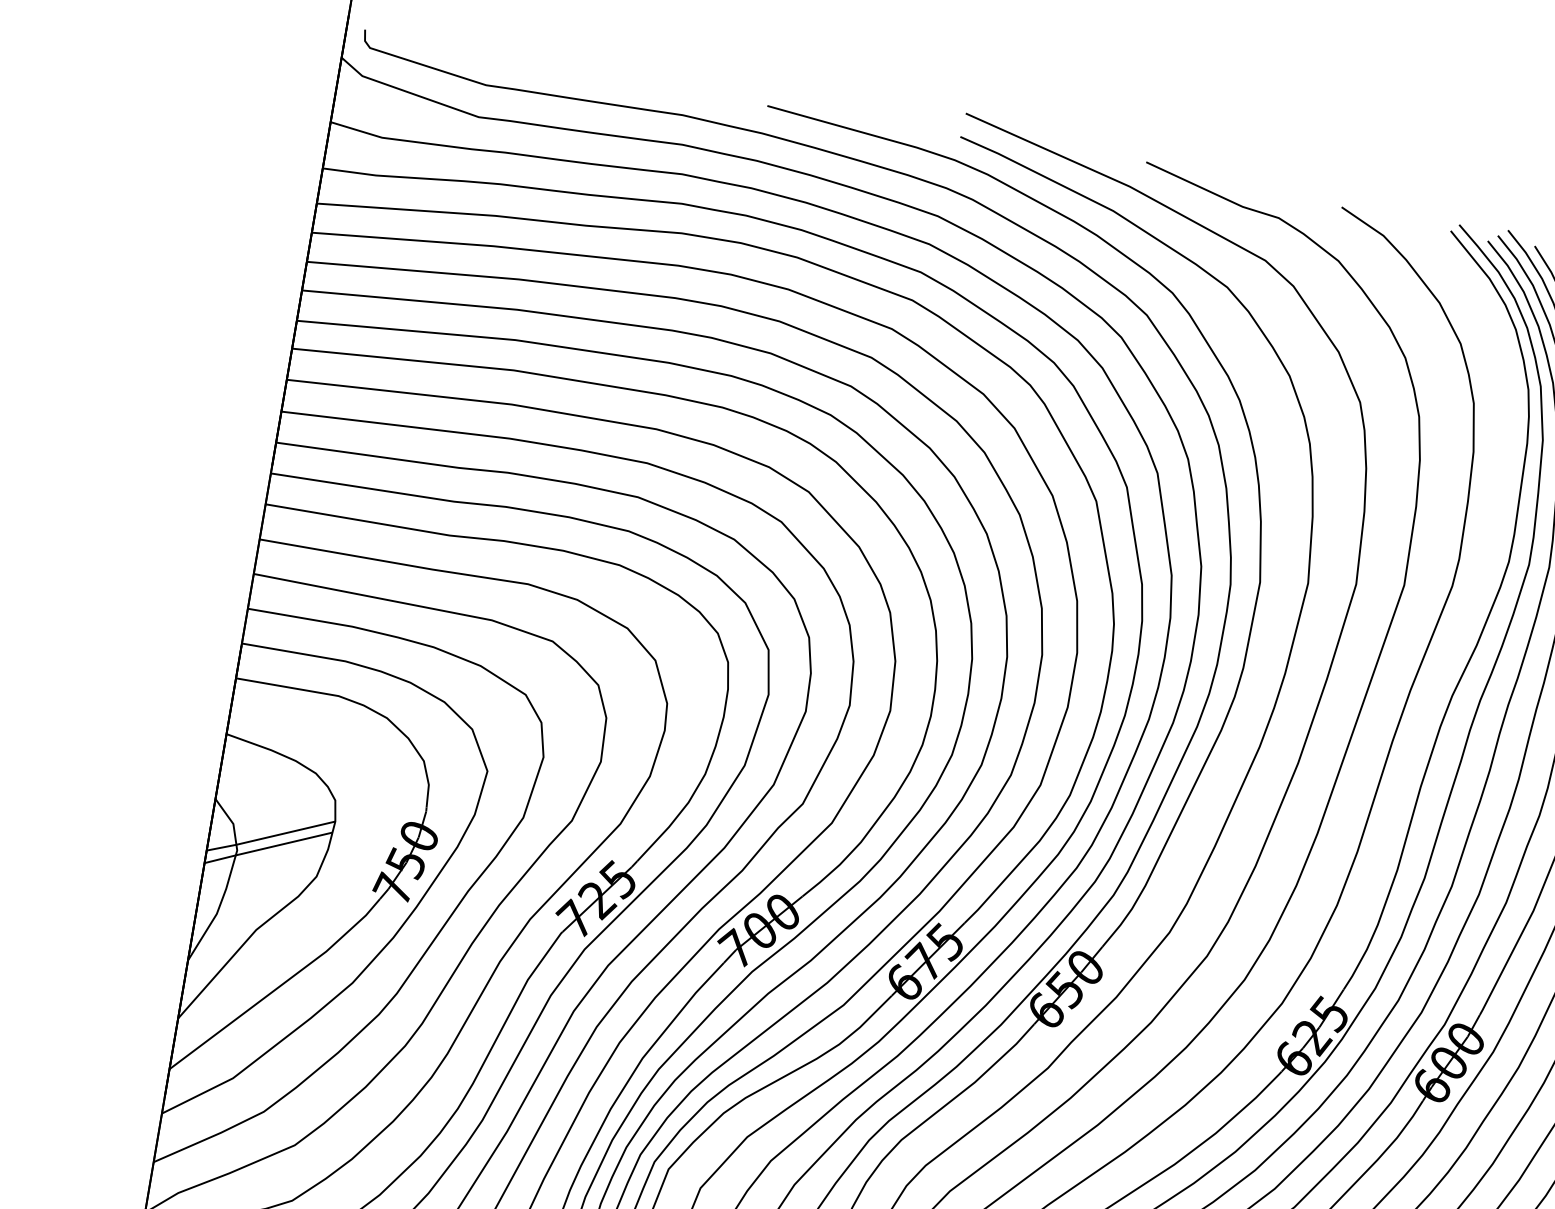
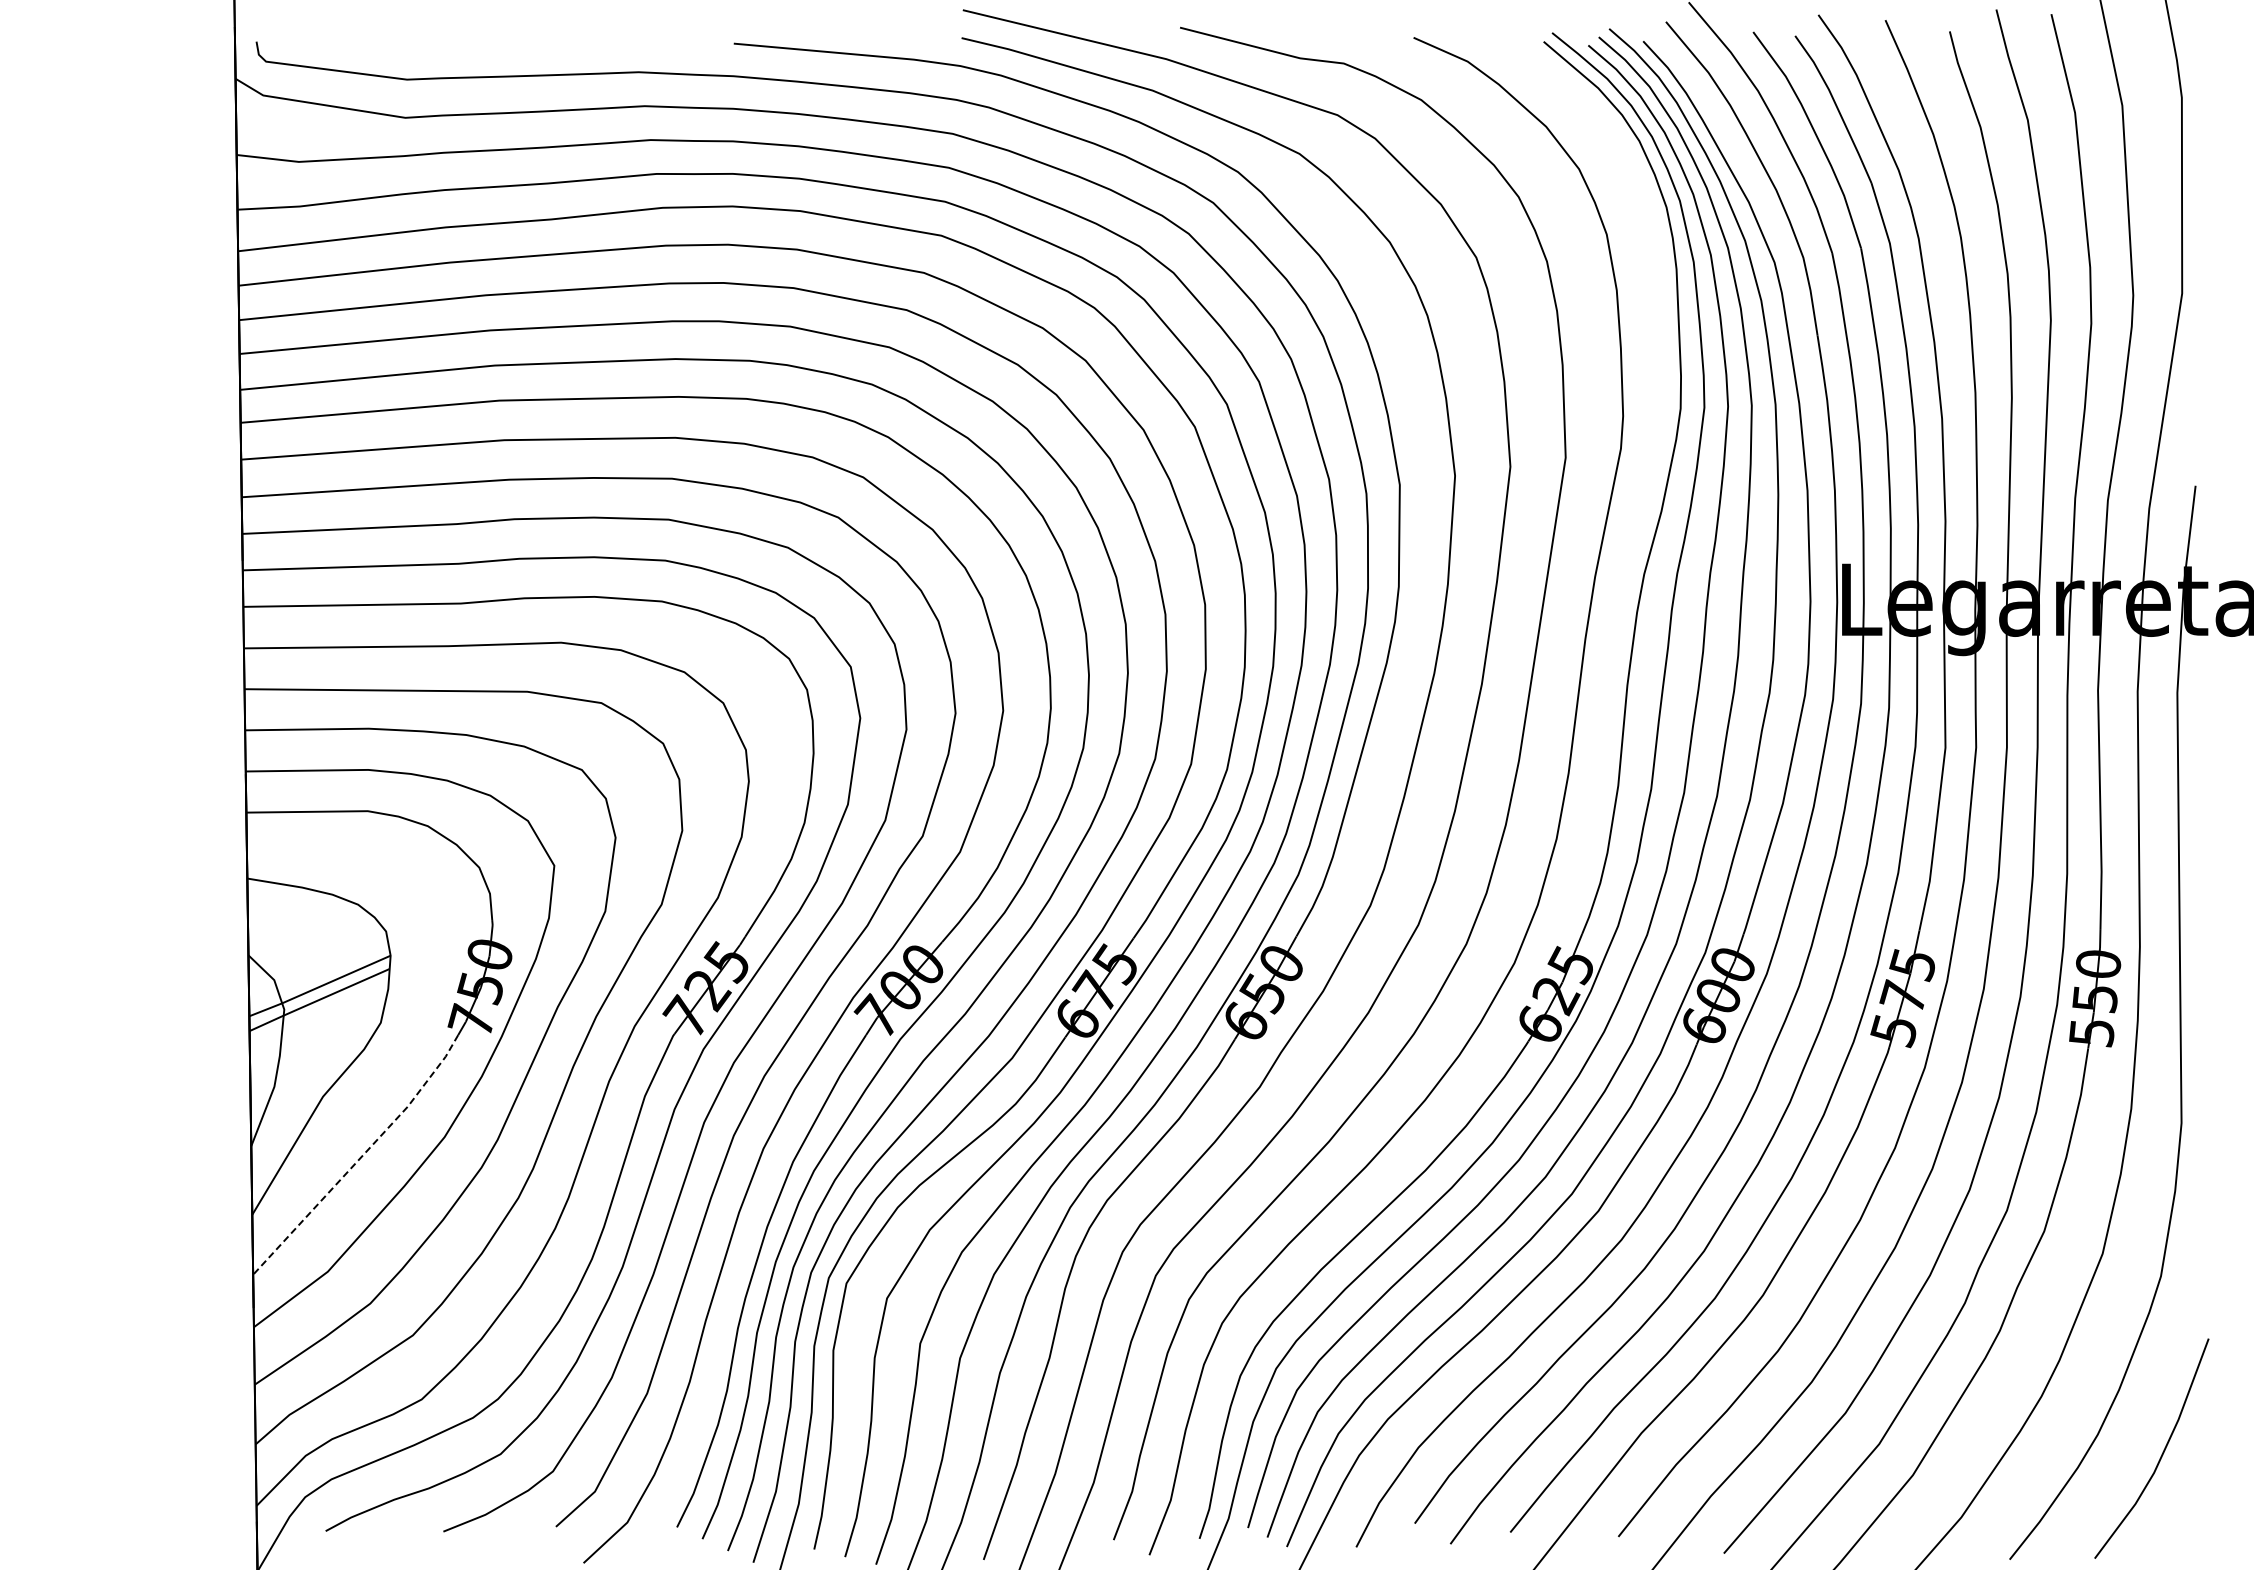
line: (279, 987) -> (361, 1157), solid -> dashed

